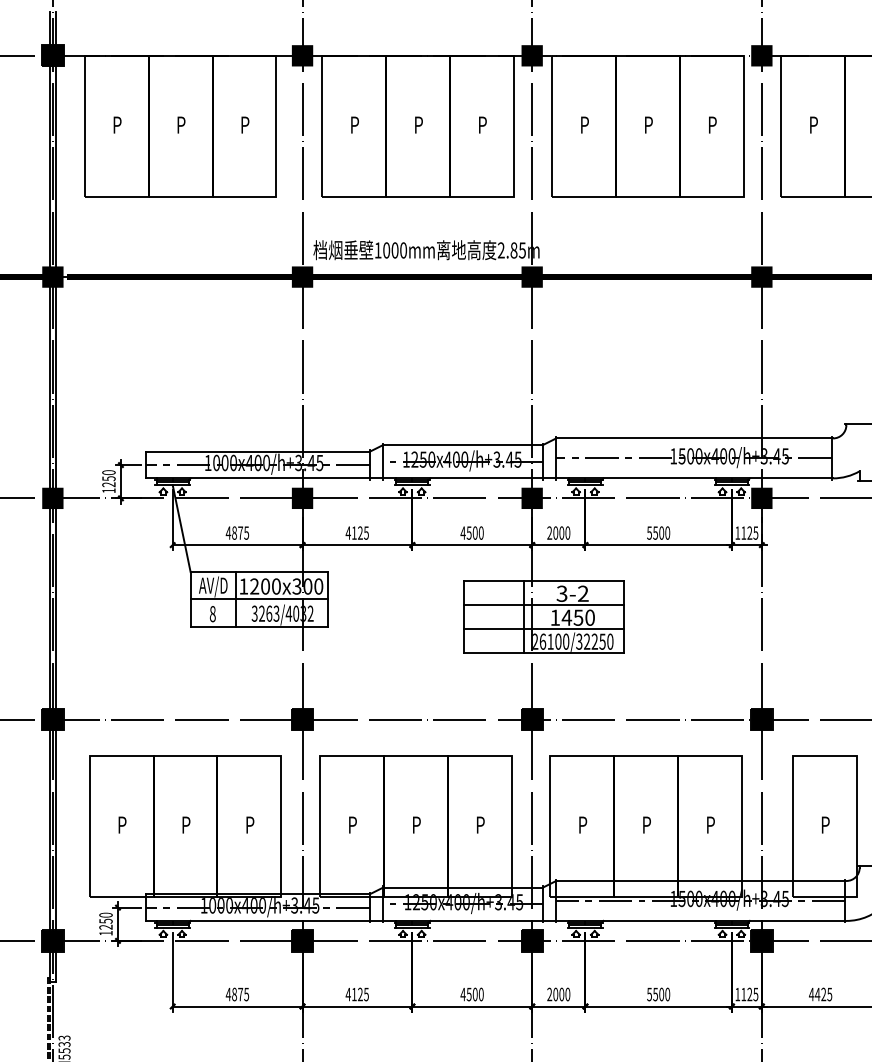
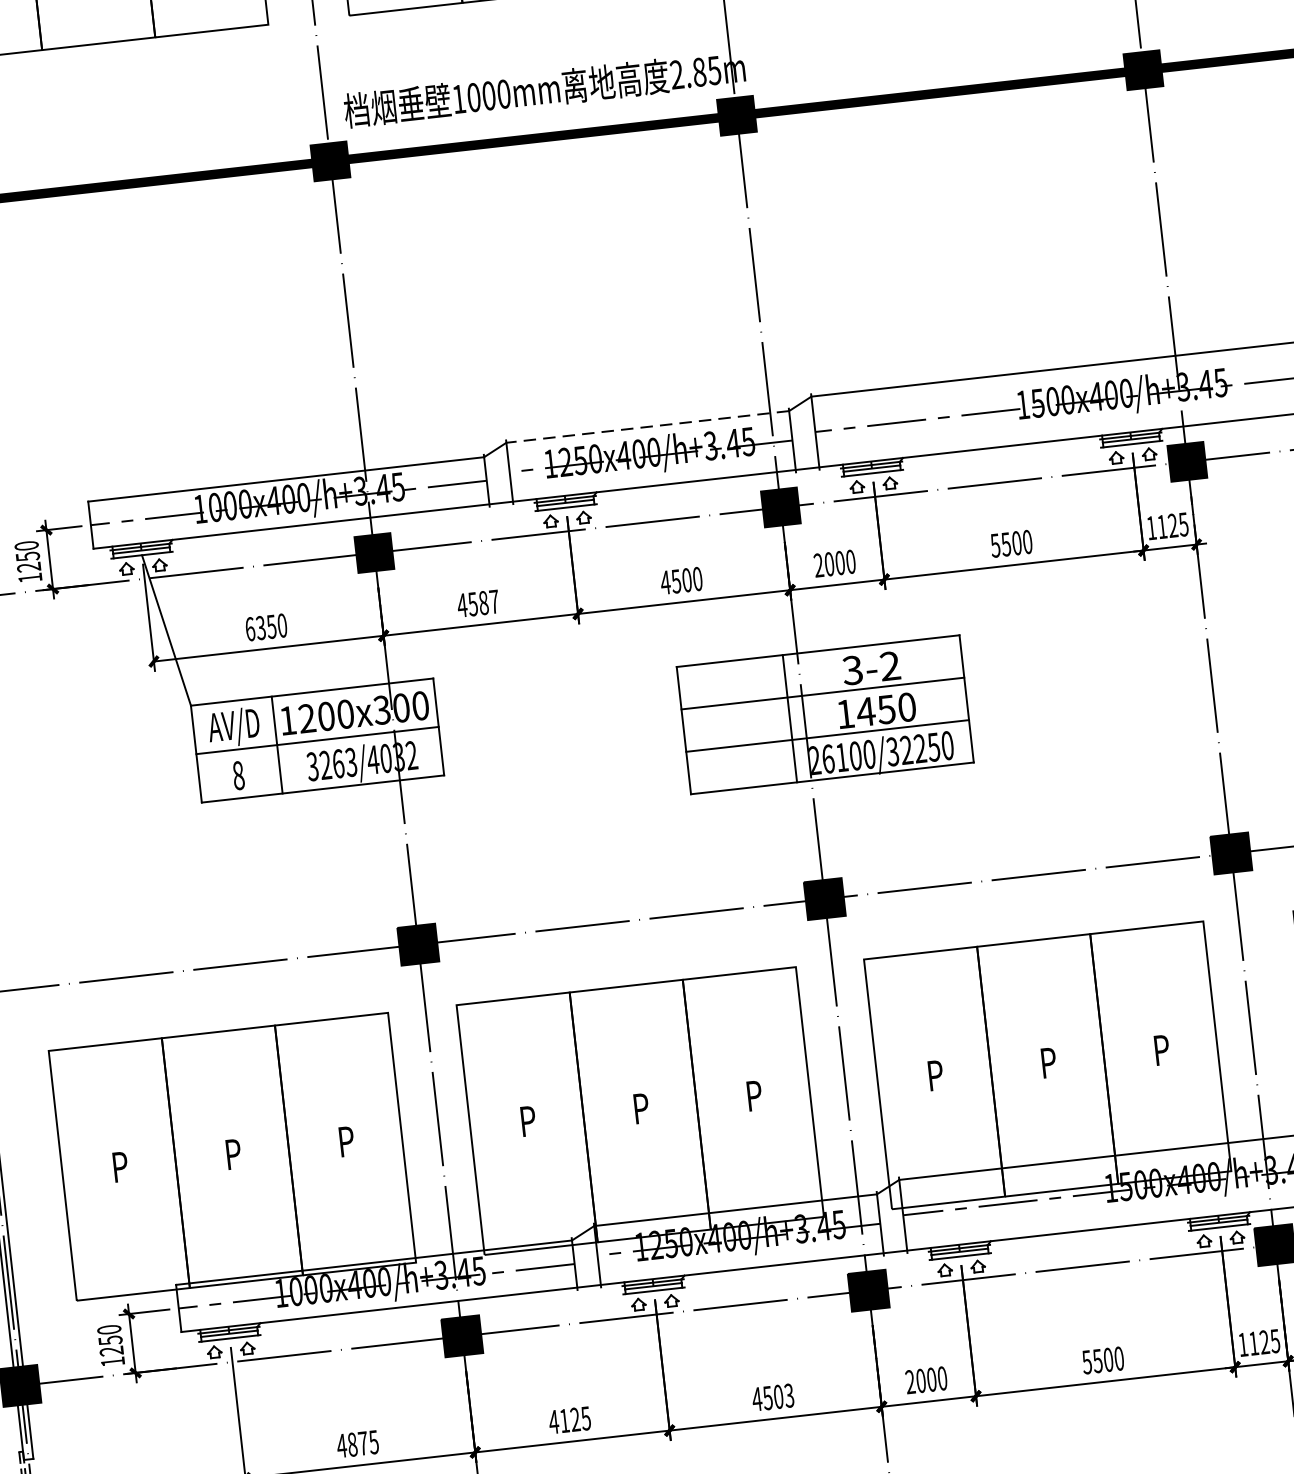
line: (462, 445) -> (647, 427), solid -> dashed
text: (237, 532) -> (266, 626), 4875 -> 6350
text: (359, 532) -> (482, 602), 4125 -> 4587
text: (480, 994) -> (787, 1395), 4500 -> 4503

